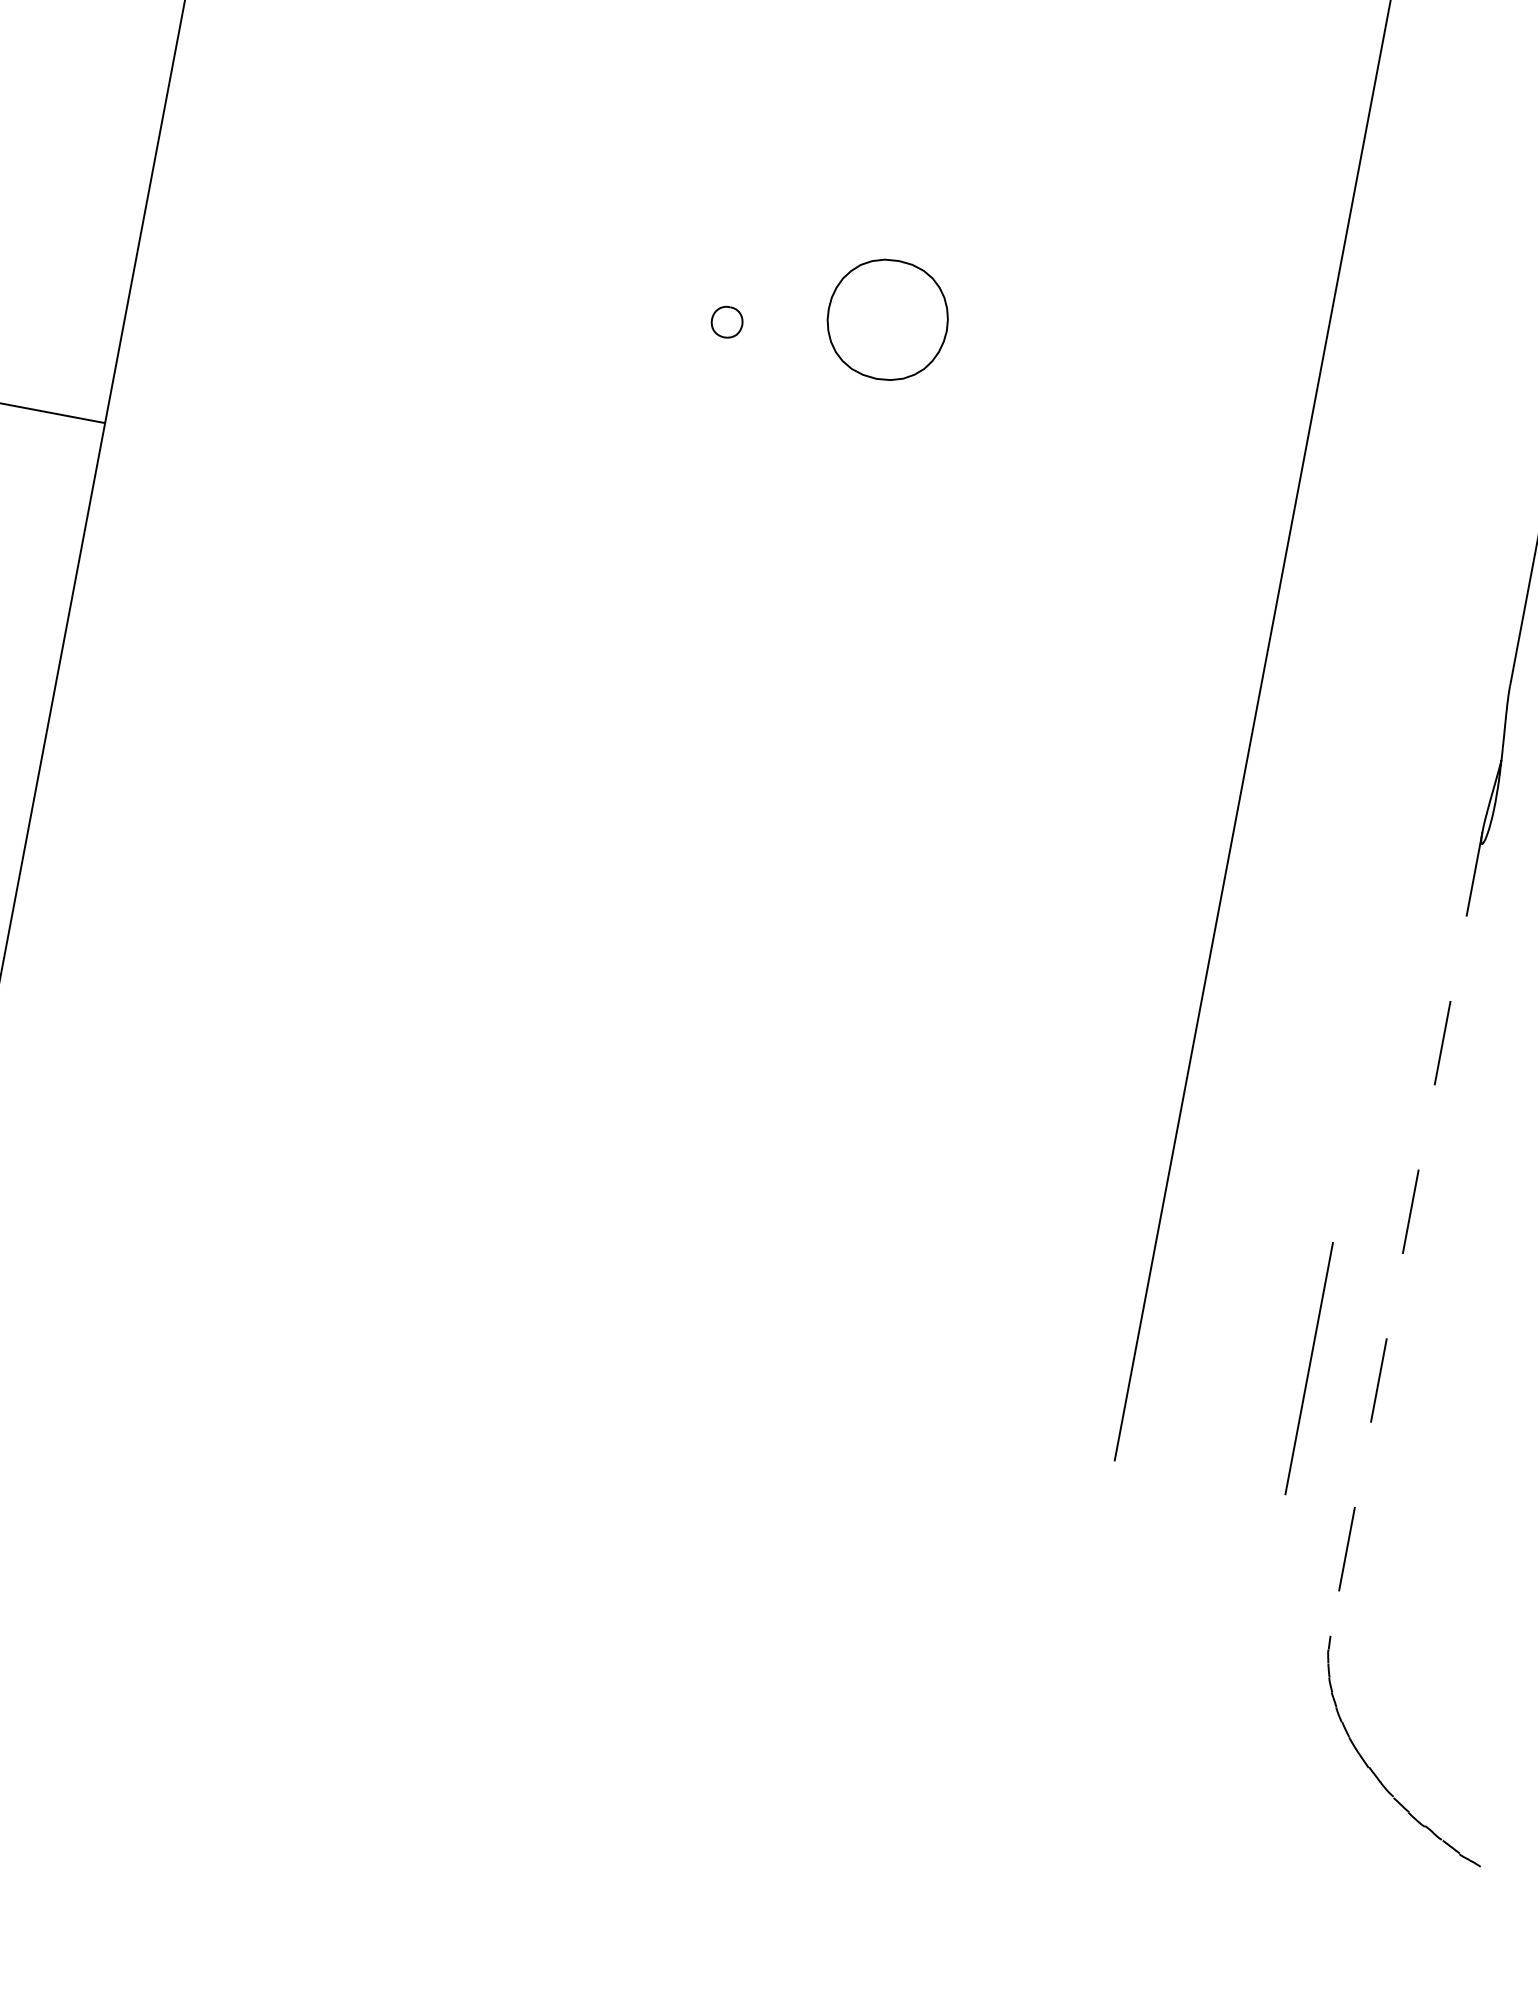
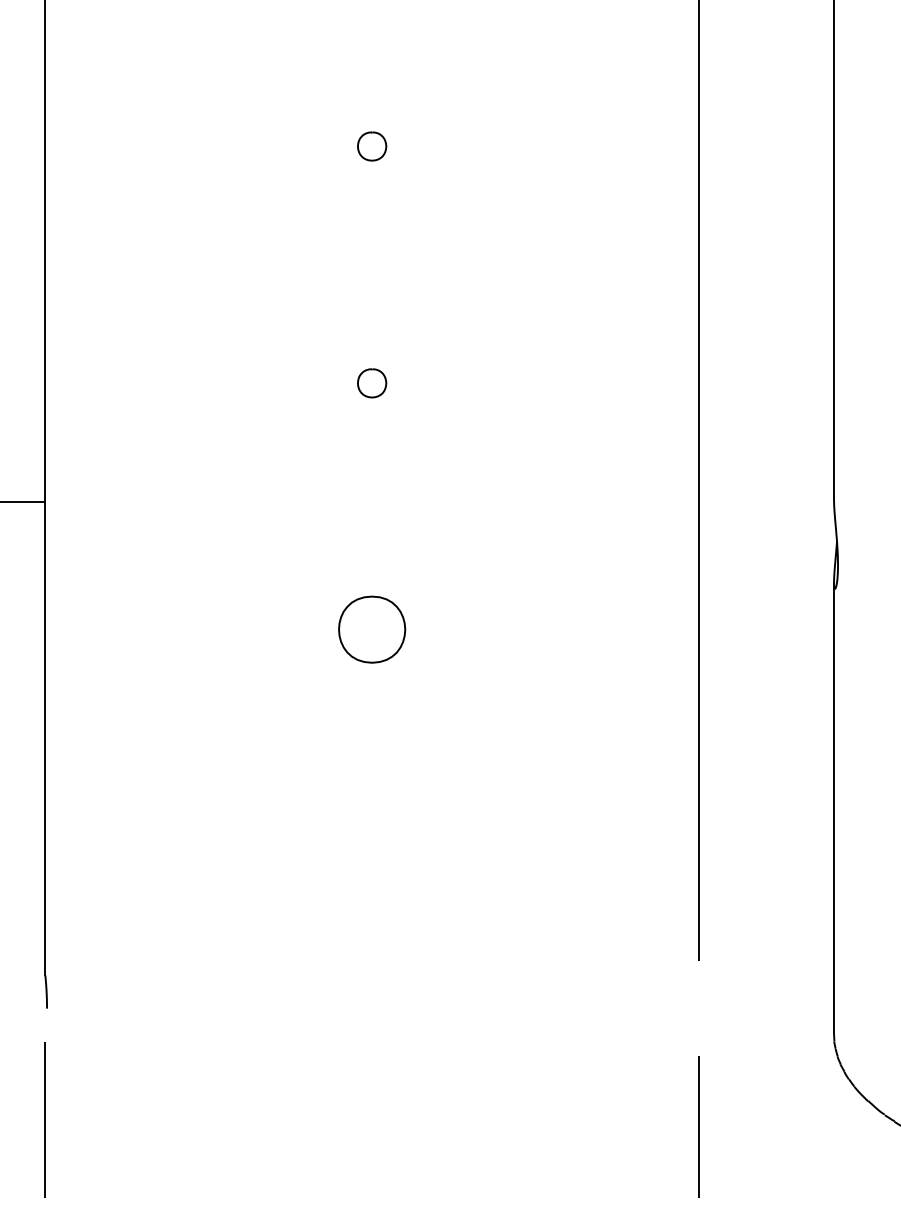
part: (888, 319) -> (372, 629), moved
part: (727, 322) -> (372, 383), size x1.67
line: (1407, 1234) -> (834, 808), dashed -> solid
line: (1308, 1367) -> (698, 1126), moved

